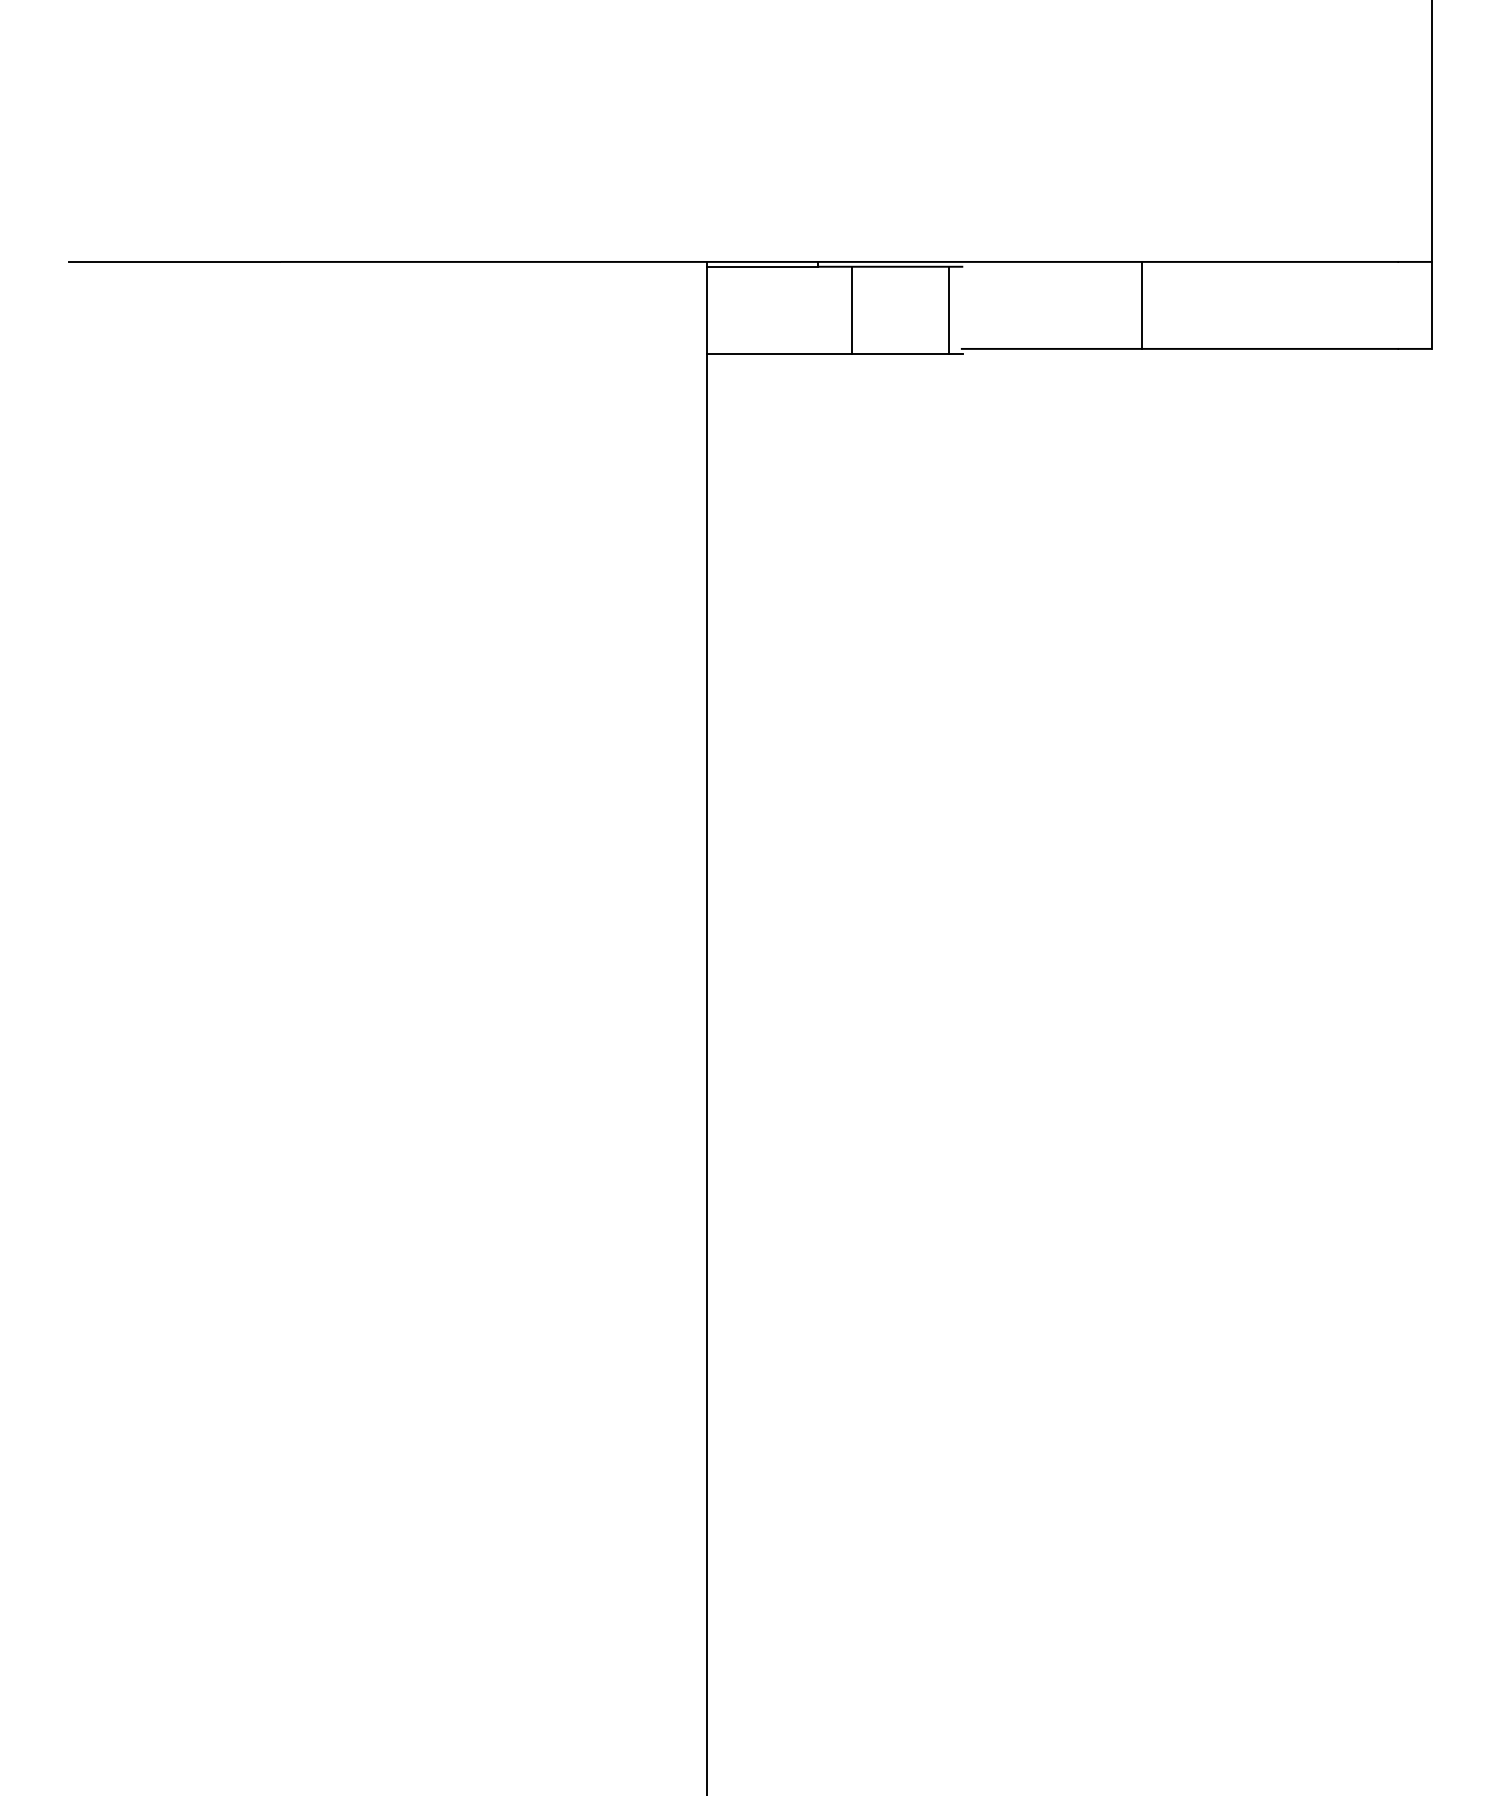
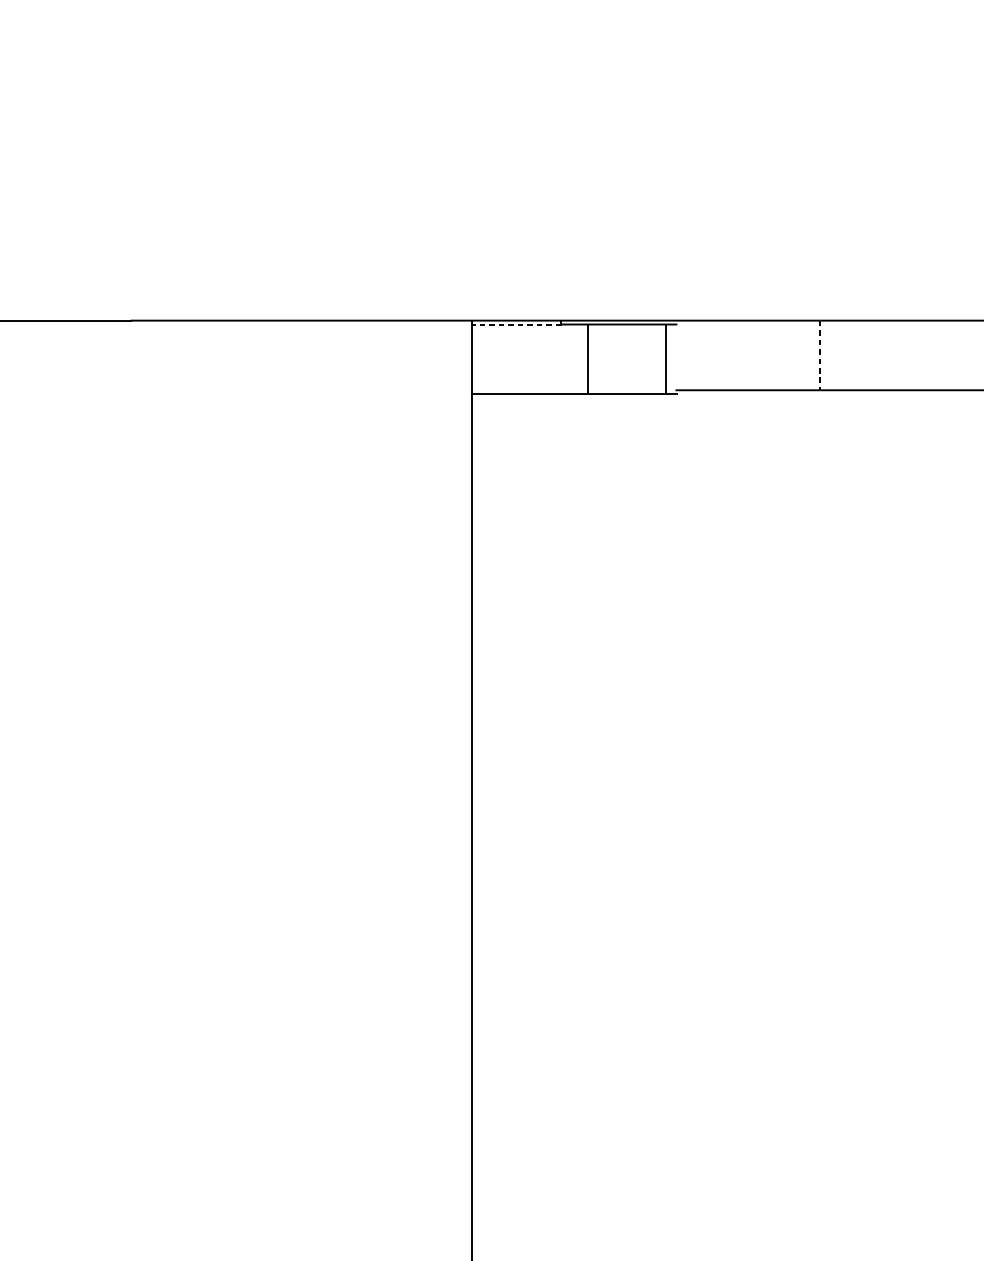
line: (762, 266) -> (516, 324), solid -> dashed
line: (1142, 305) -> (820, 355), solid -> dashed

